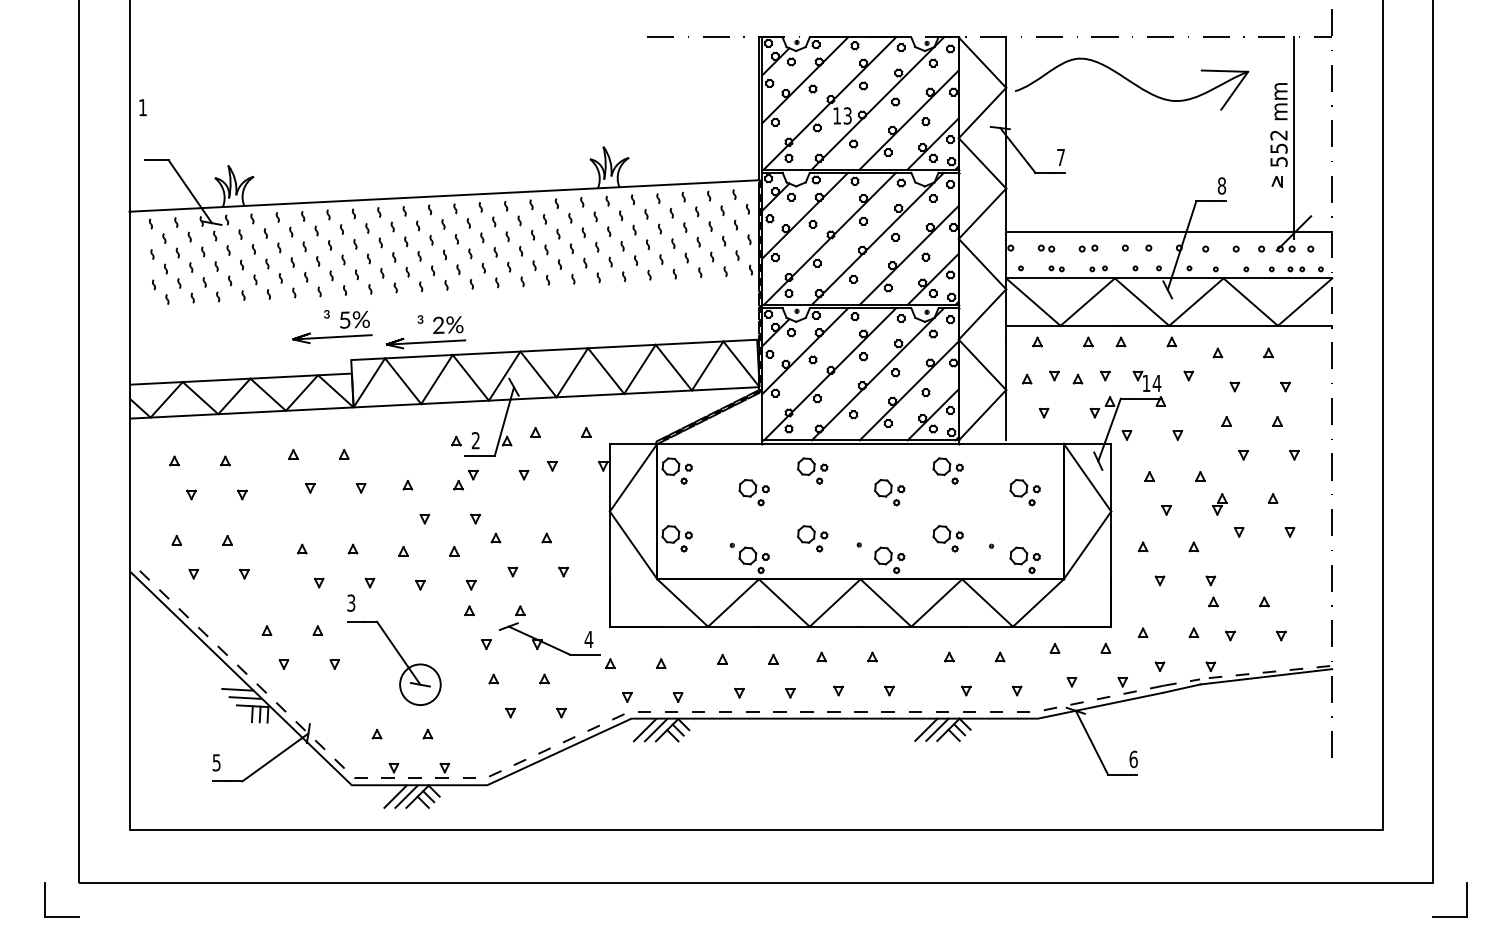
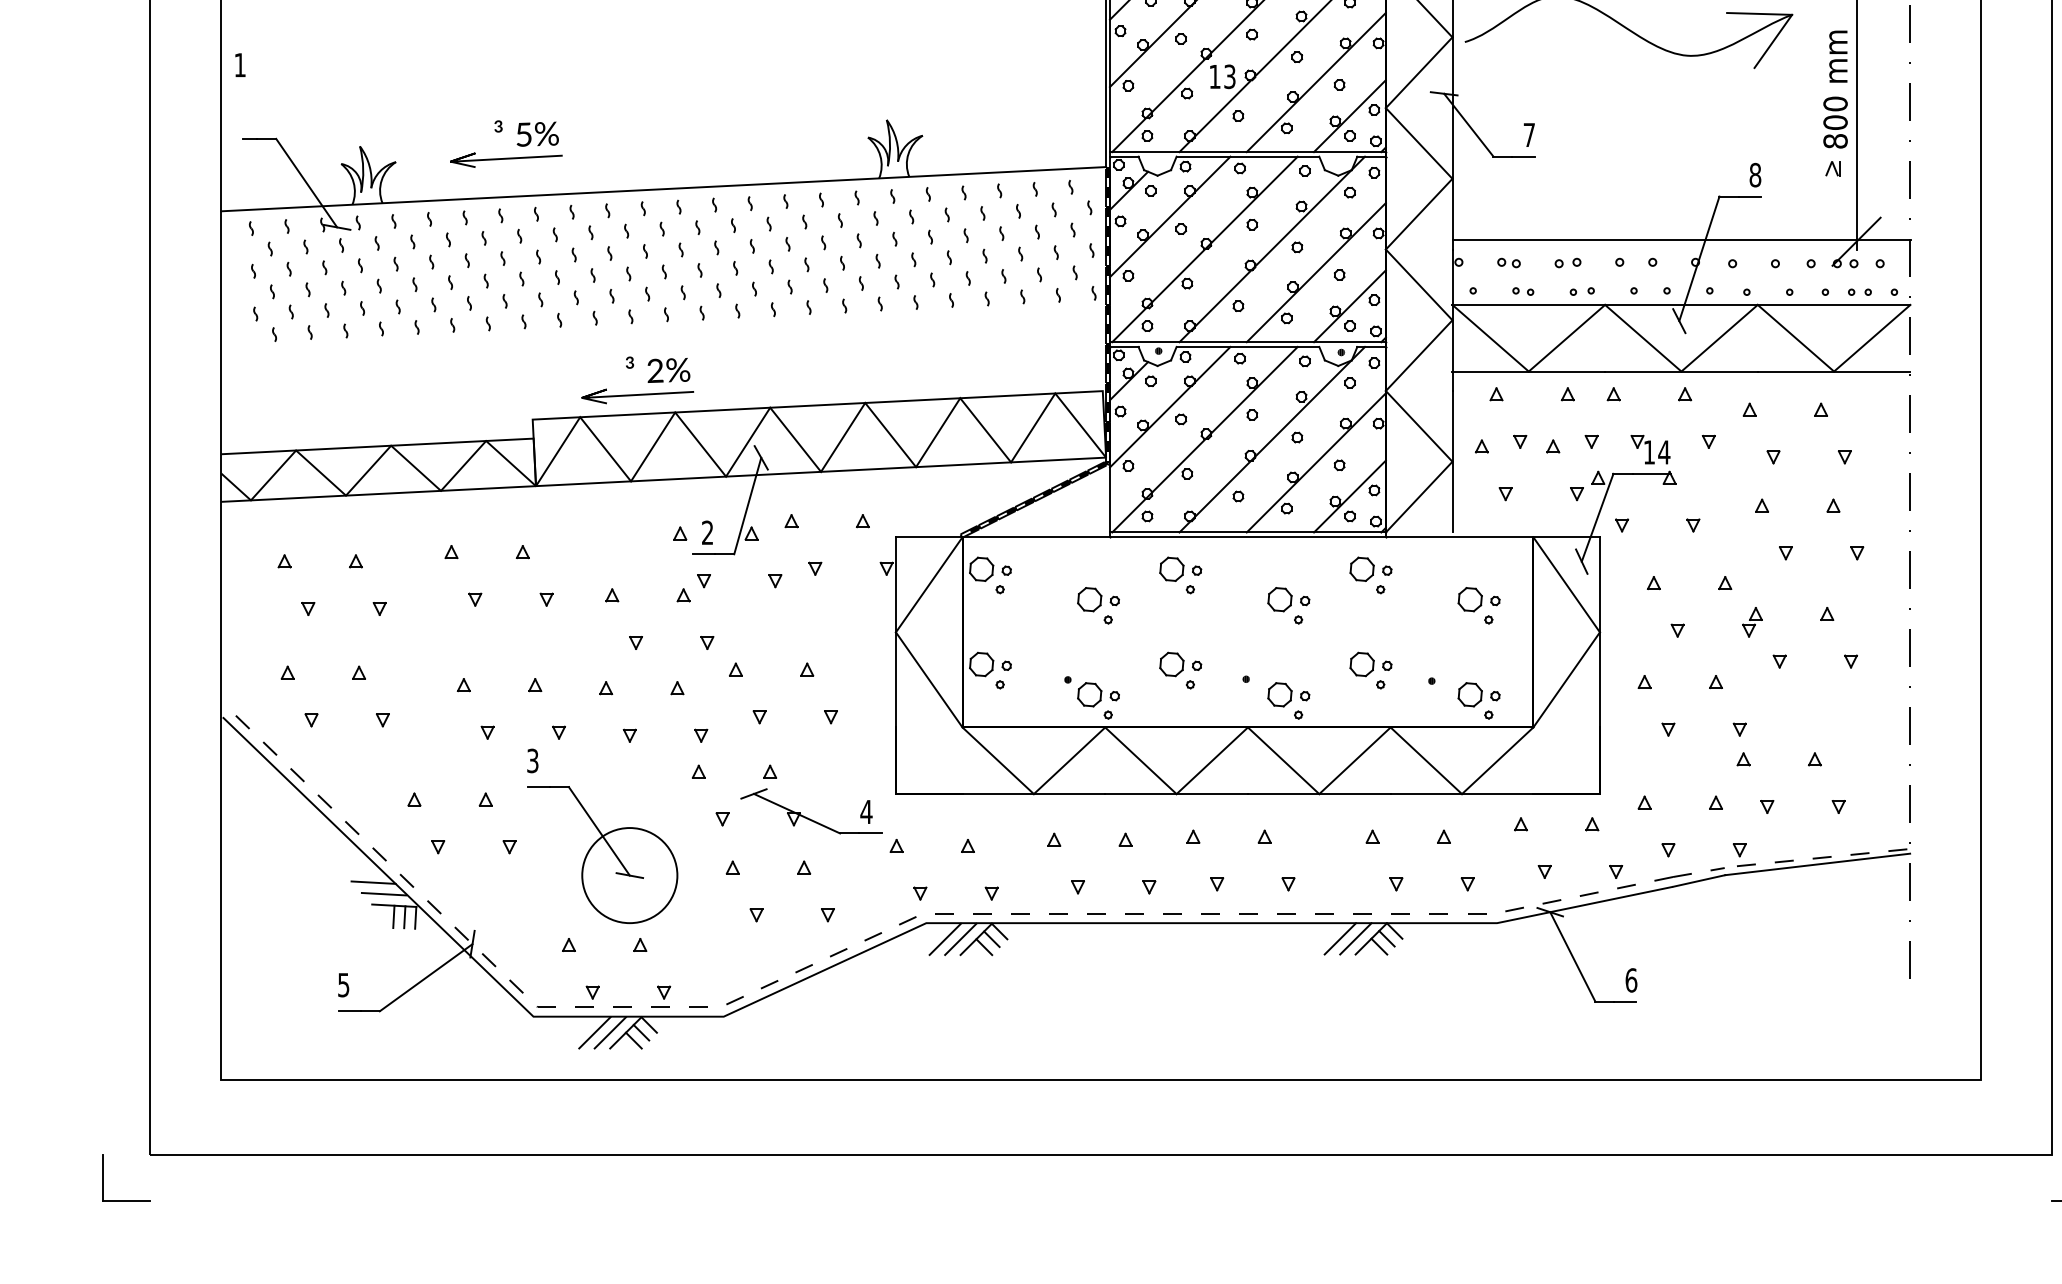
text: (1278, 148) -> (1834, 122), 552 -> 800
part: (340, 326) -> (517, 143), moved
circle: (420, 684) -> (629, 875), size x1.67

